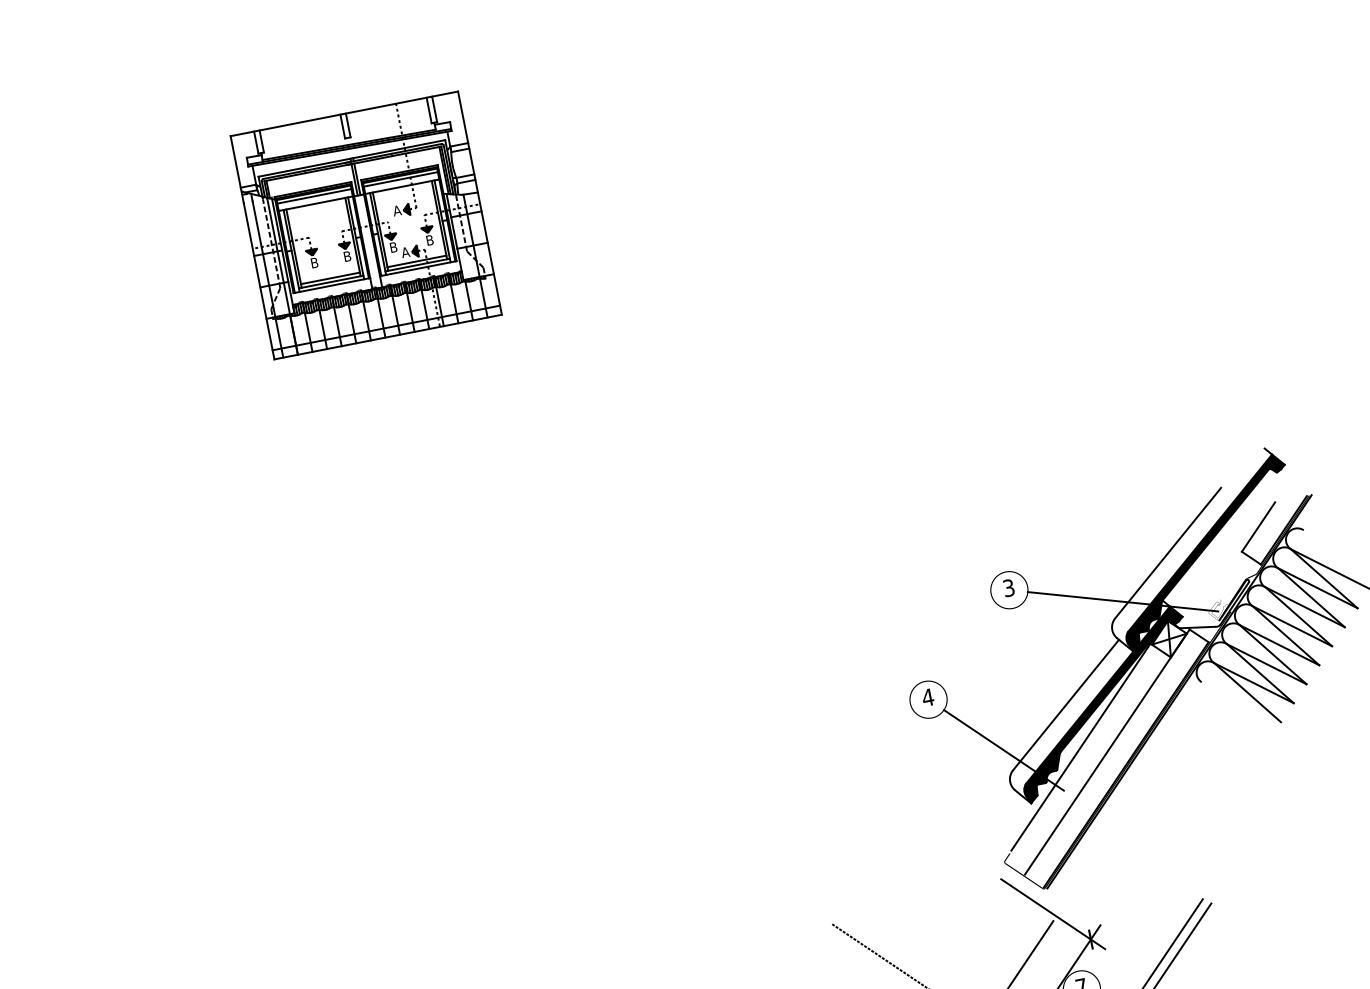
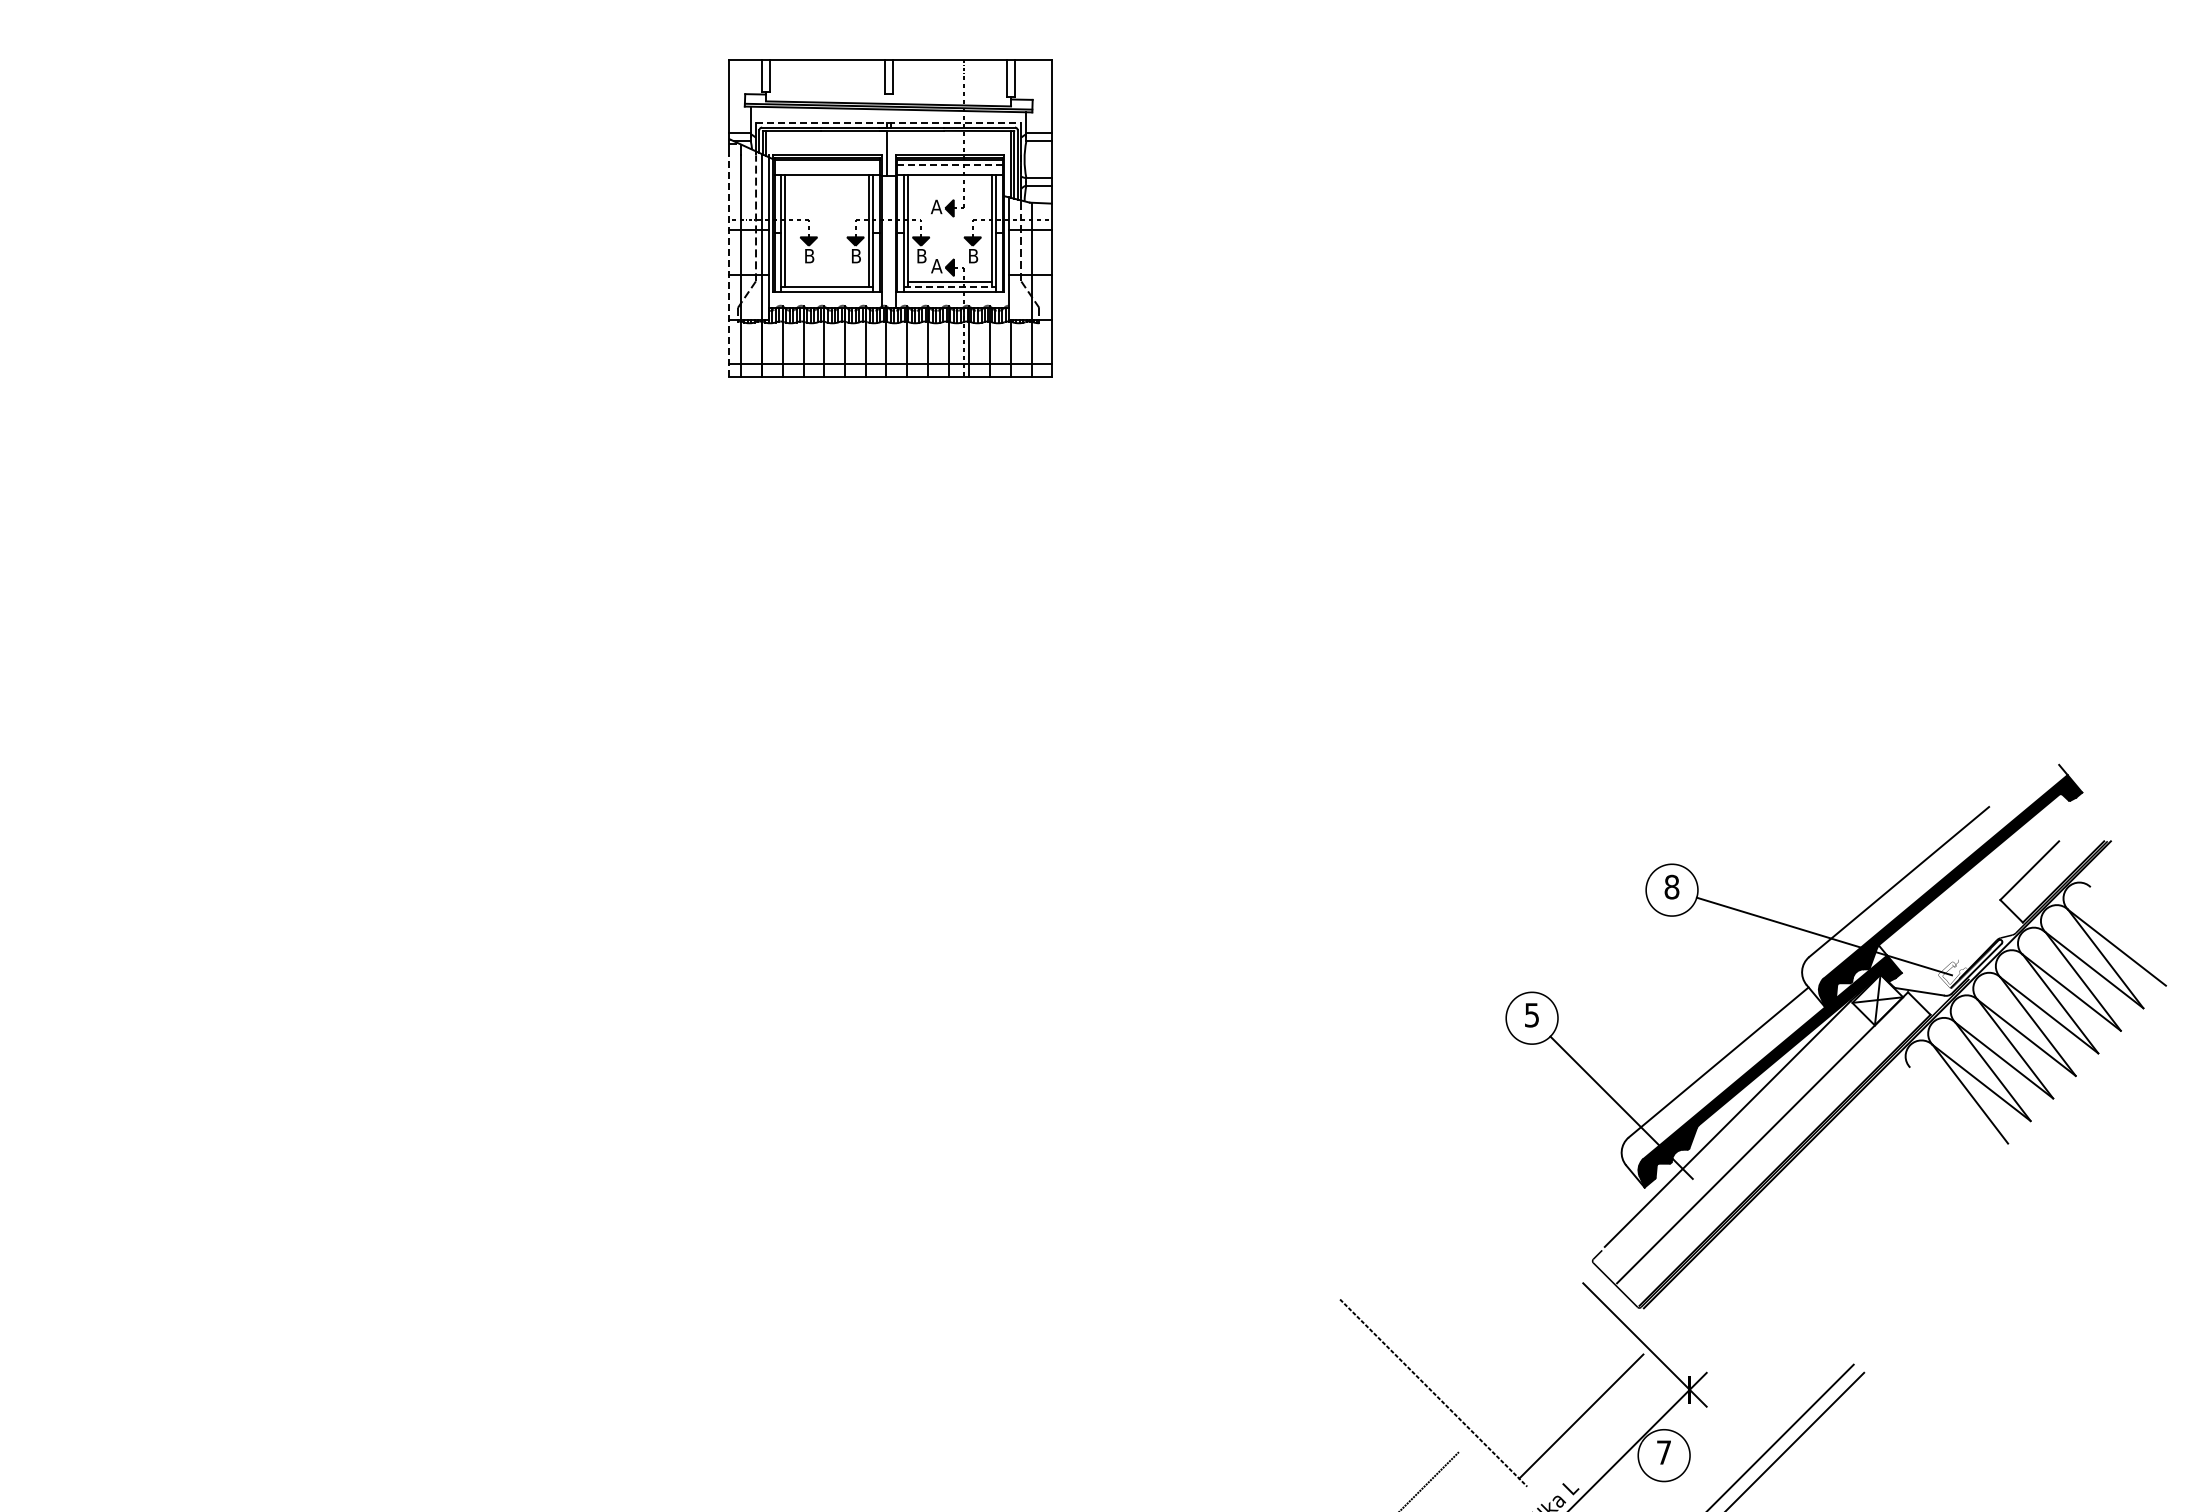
line: (351, 158) -> (888, 123), solid -> dashed
line: (357, 178) -> (890, 152), removed
line: (400, 179) -> (949, 165), solid -> dashed
line: (313, 196) -> (826, 165), removed
line: (417, 264) -> (950, 286), solid -> dashed
line: (330, 278) -> (827, 281), removed
line: (258, 281) -> (728, 266), solid -> dashed
text: (1008, 587) -> (1671, 886), 3 -> 8
text: (927, 697) -> (1531, 1015), 4 -> 5

